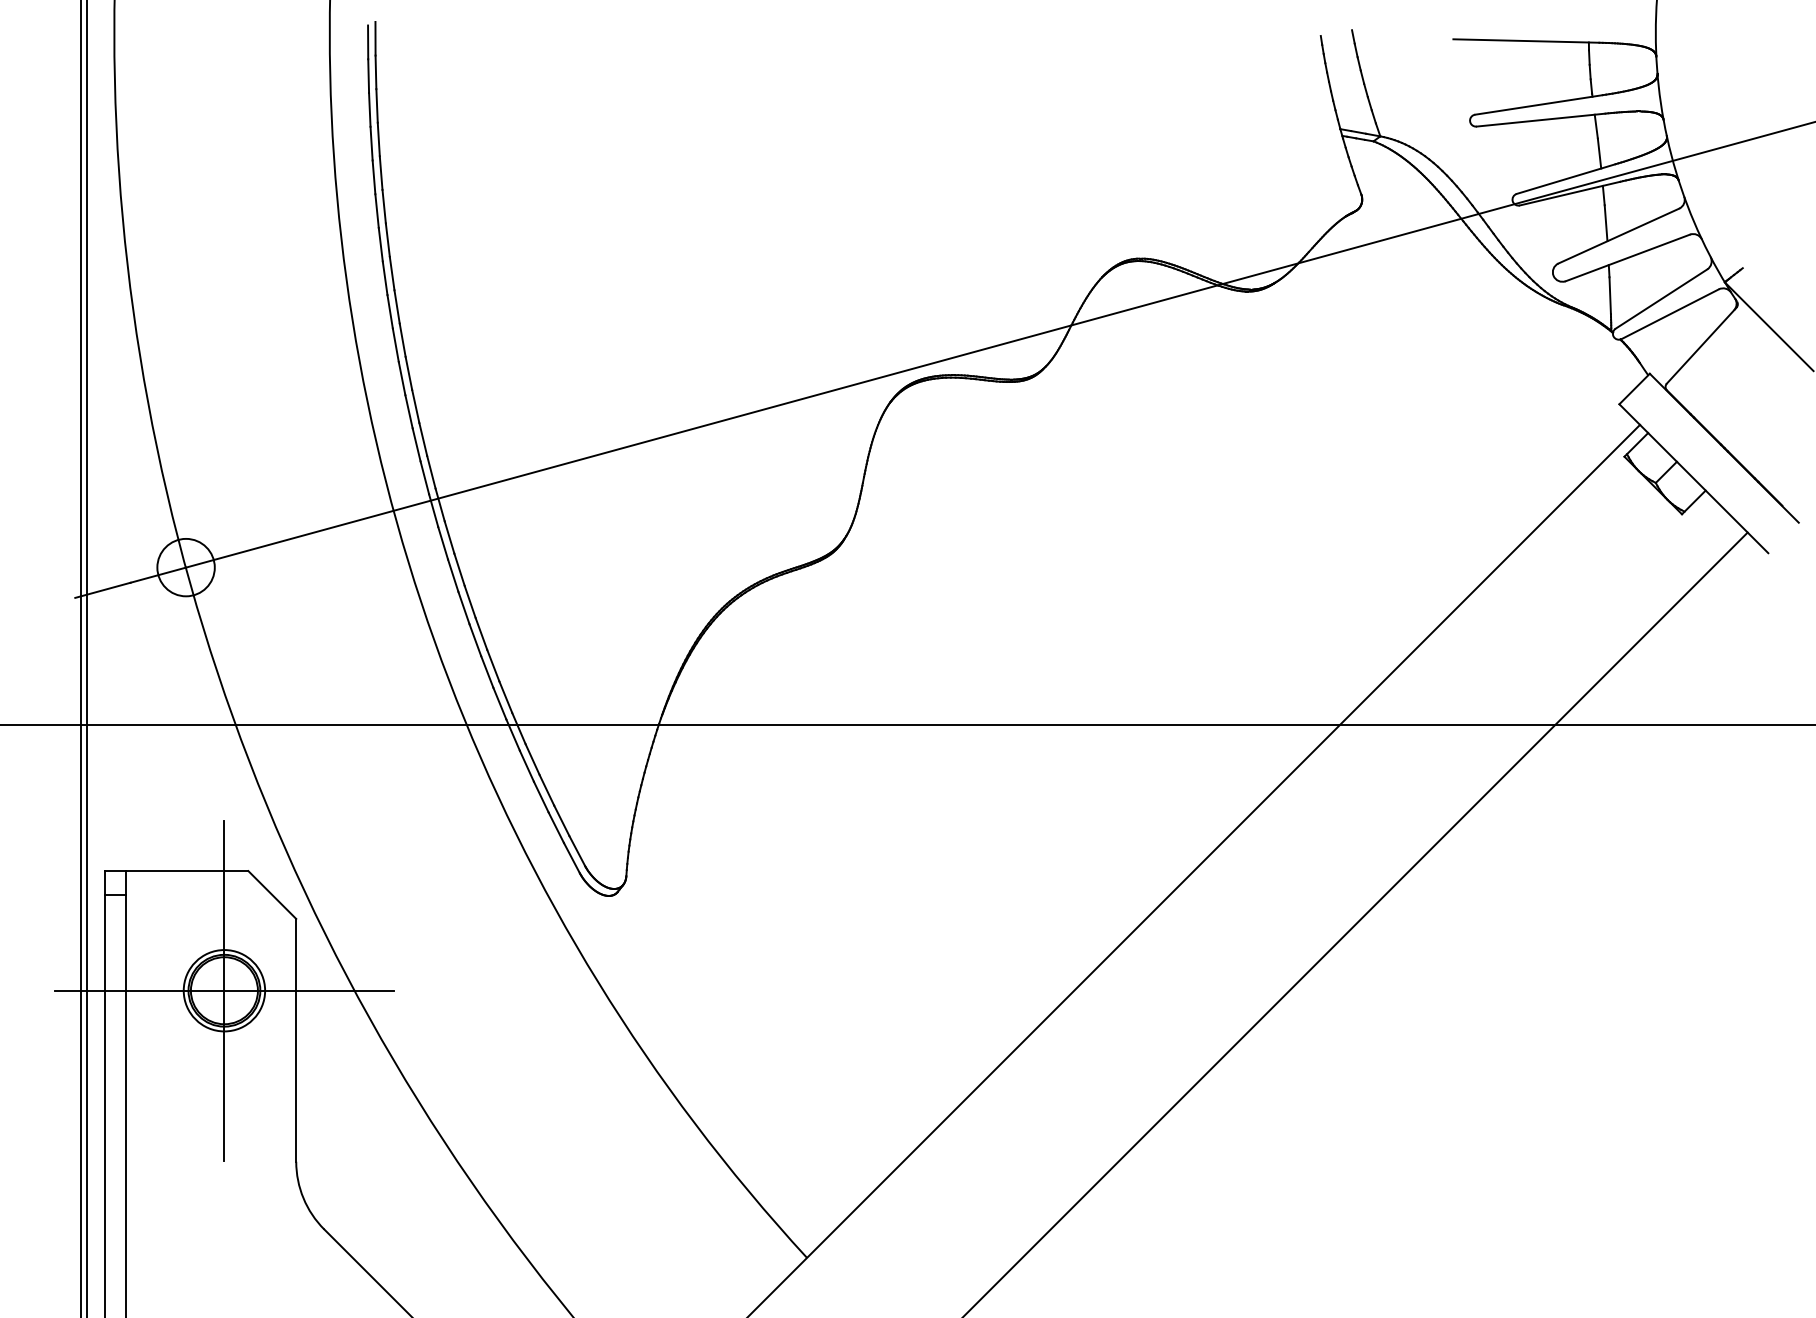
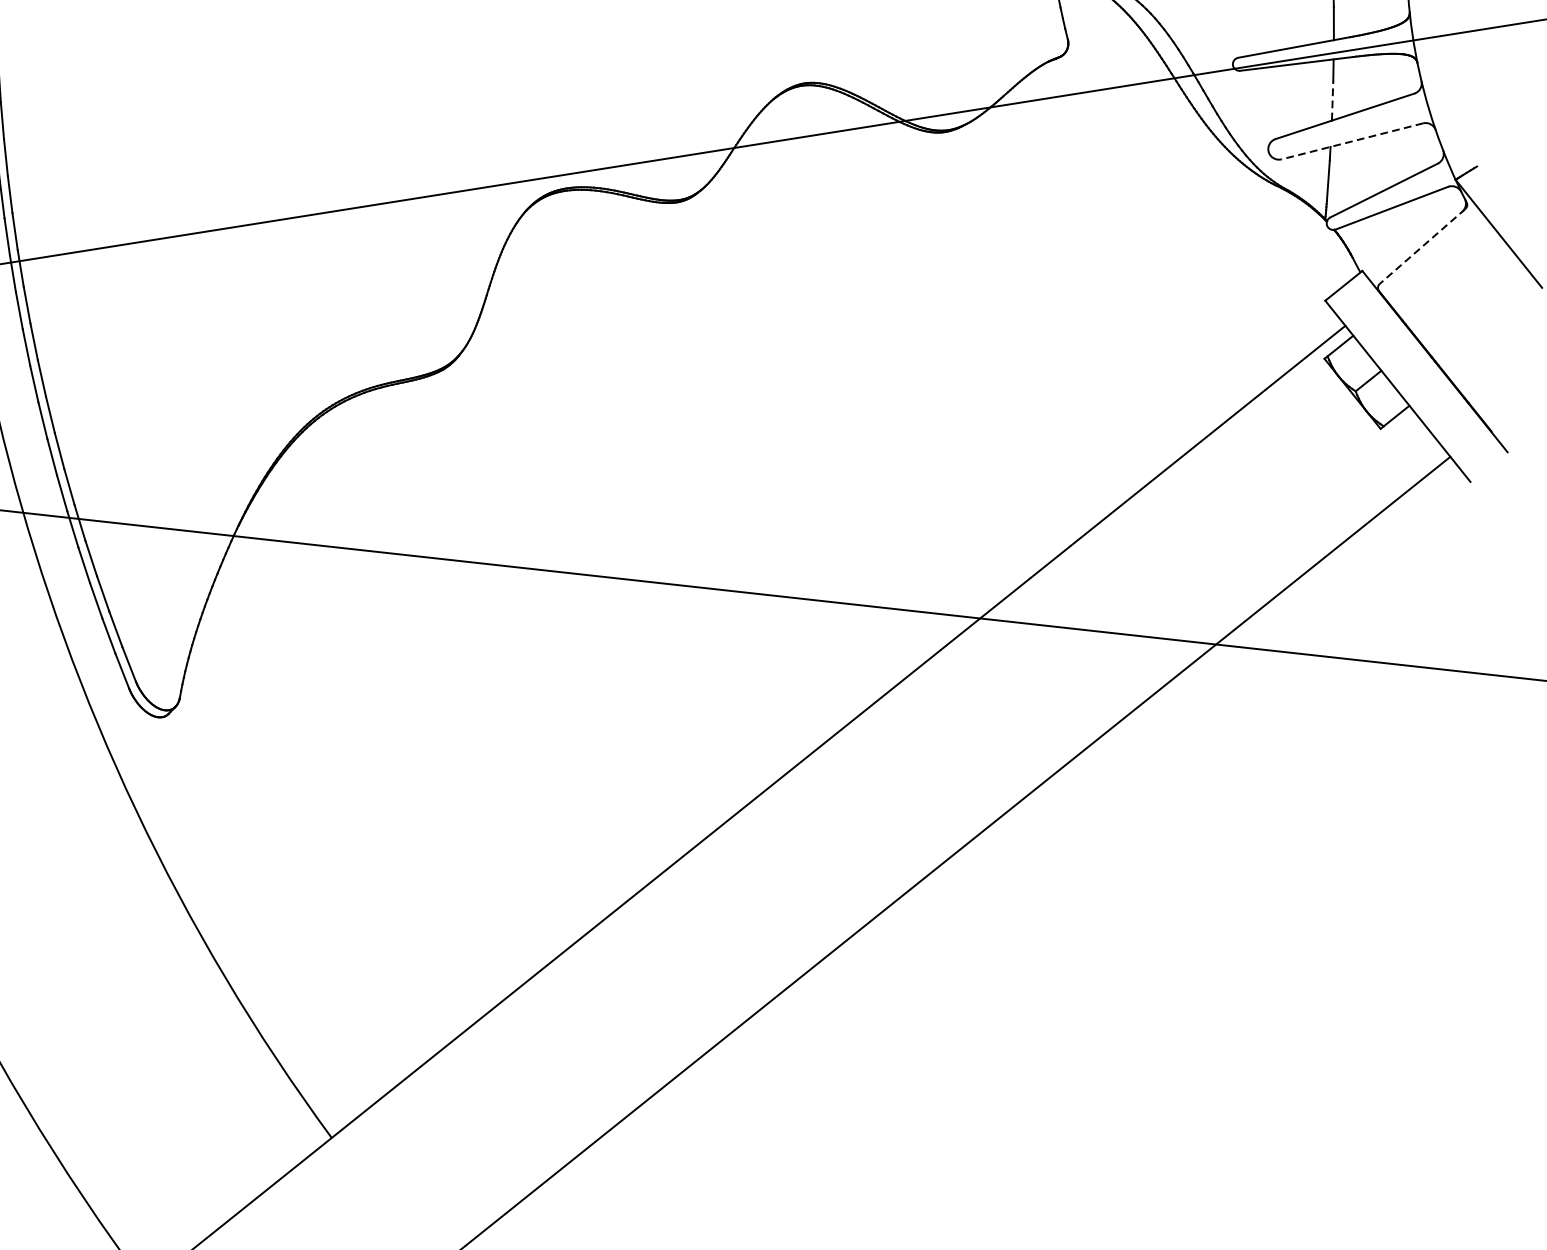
line: (1606, 223) -> (1333, 101), solid -> dashed
line: (1627, 258) -> (1351, 141), solid -> dashed
line: (1701, 345) -> (1422, 246), solid -> dashed

